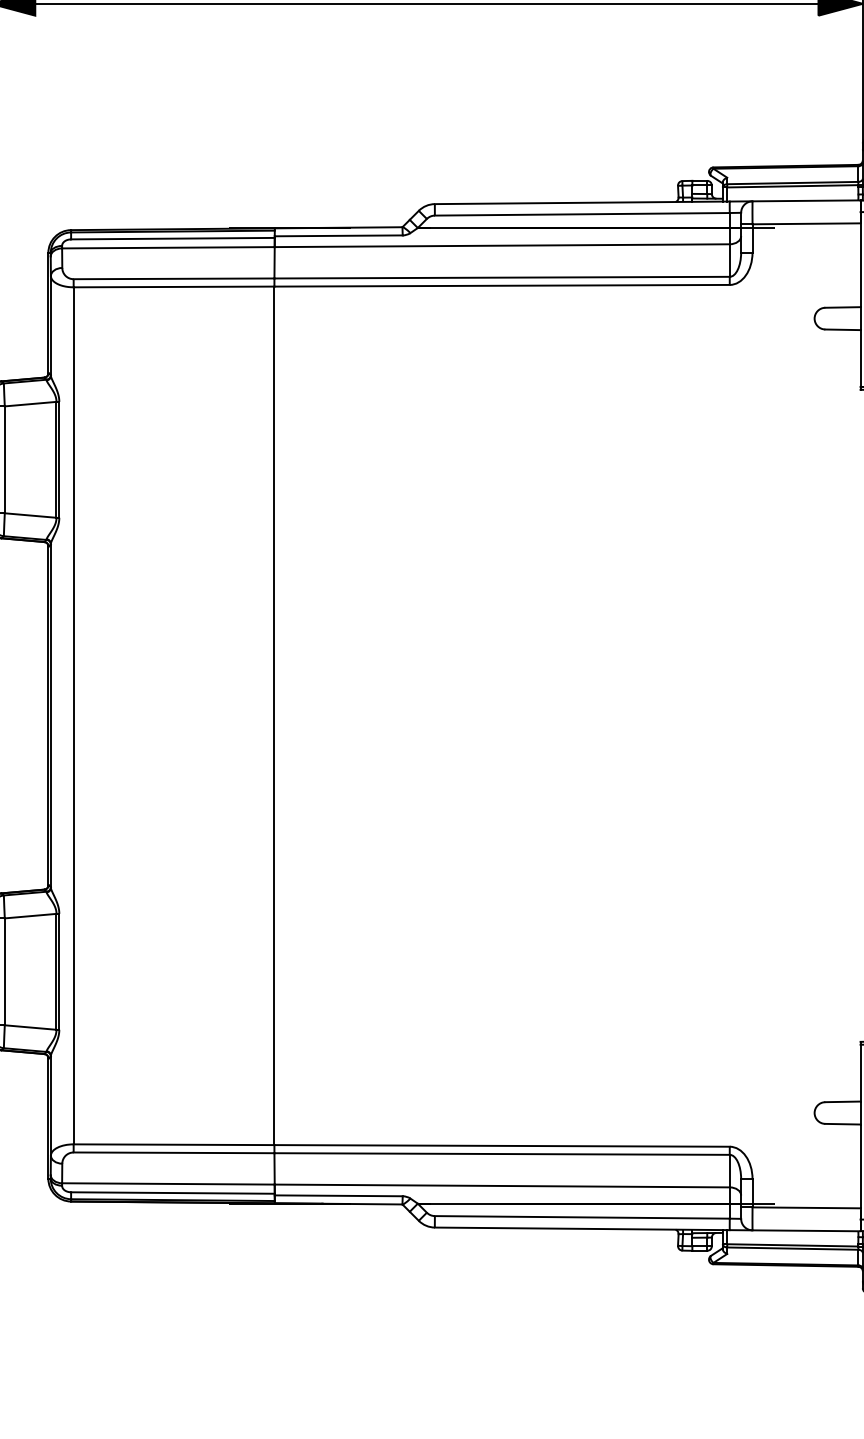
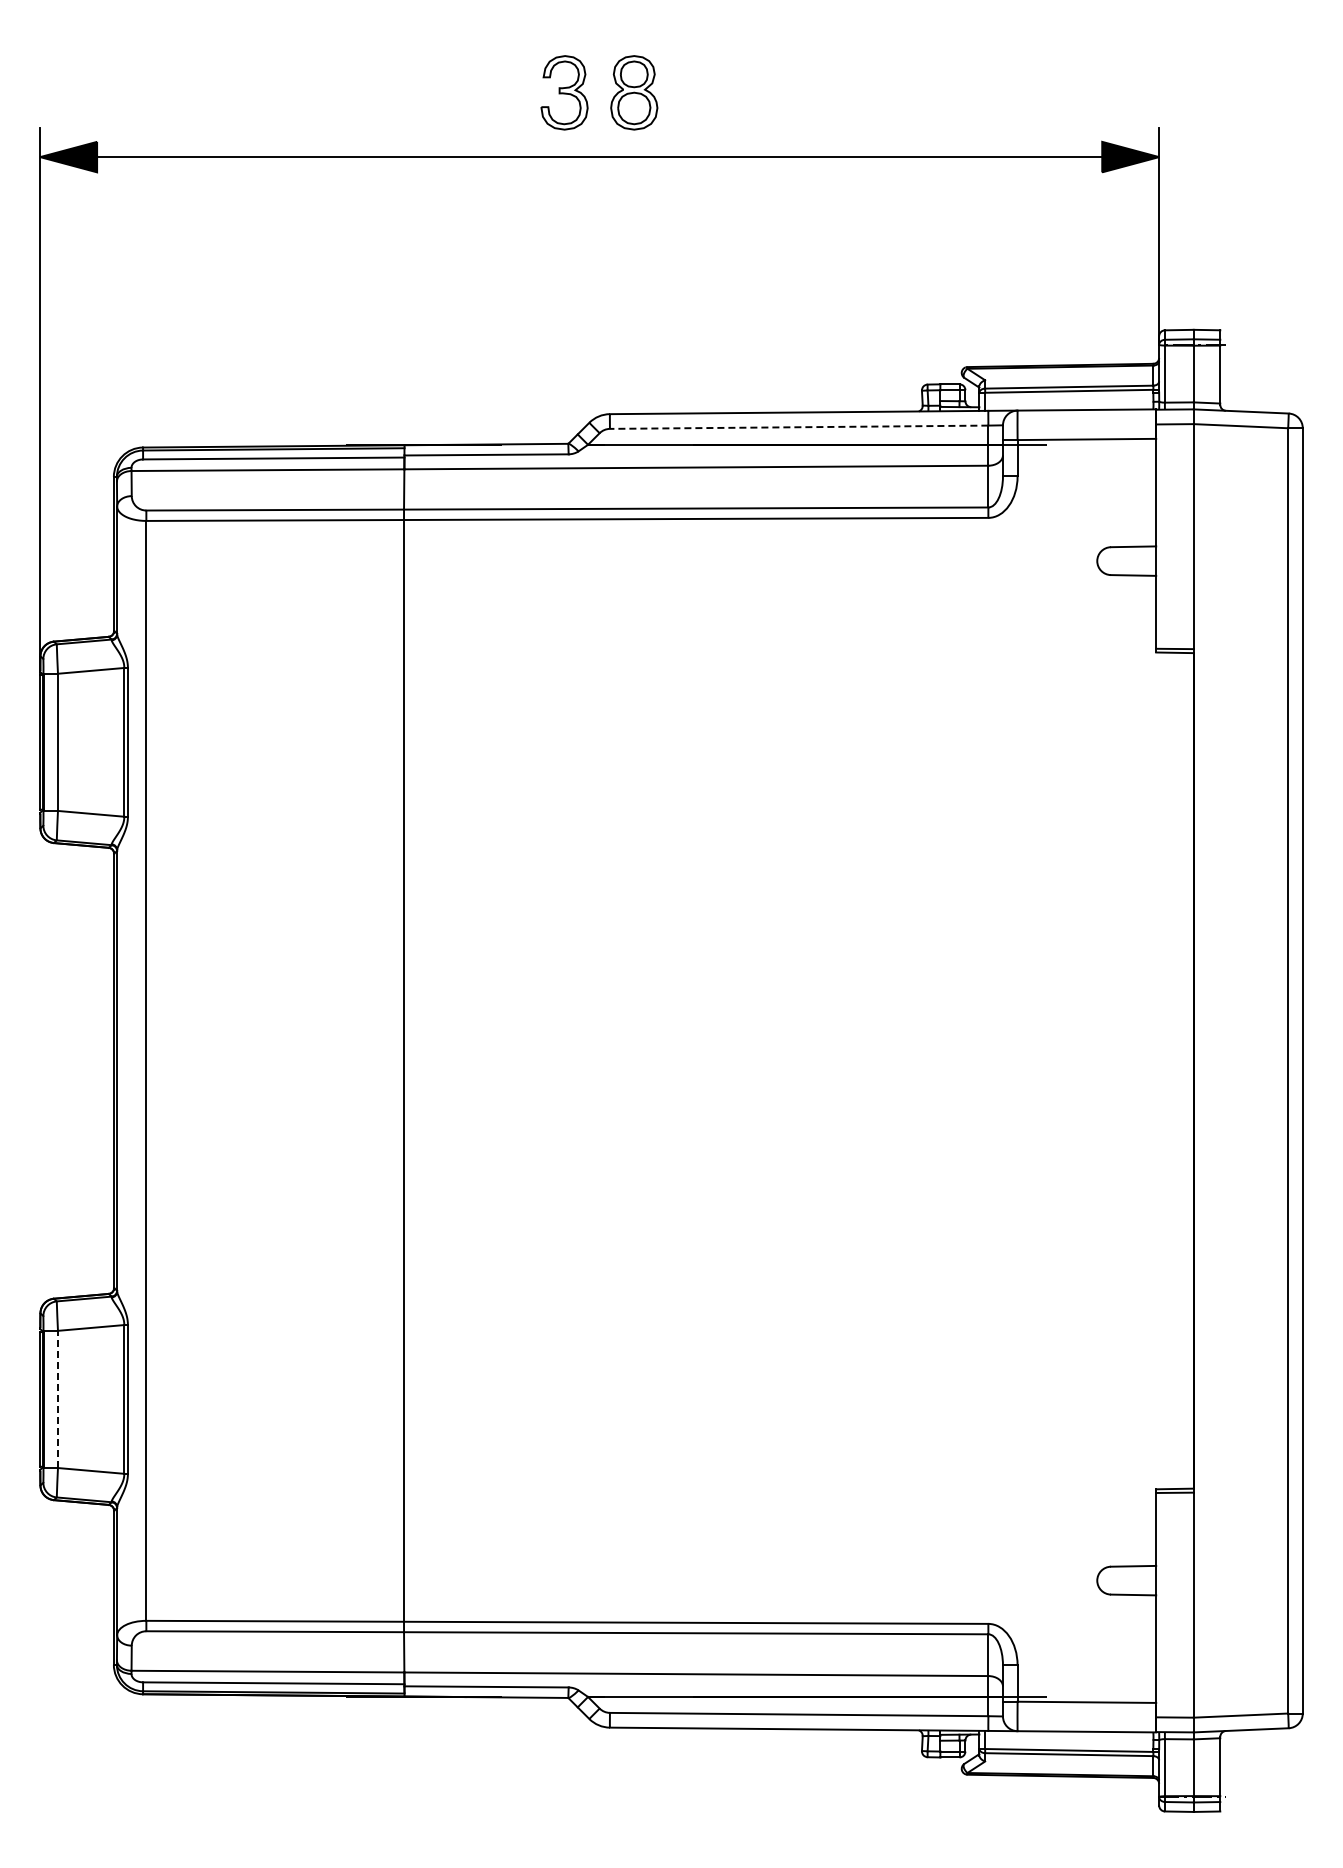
line: (581, 214) -> (798, 427), solid -> dashed
line: (4, 971) -> (57, 1399), solid -> dashed

